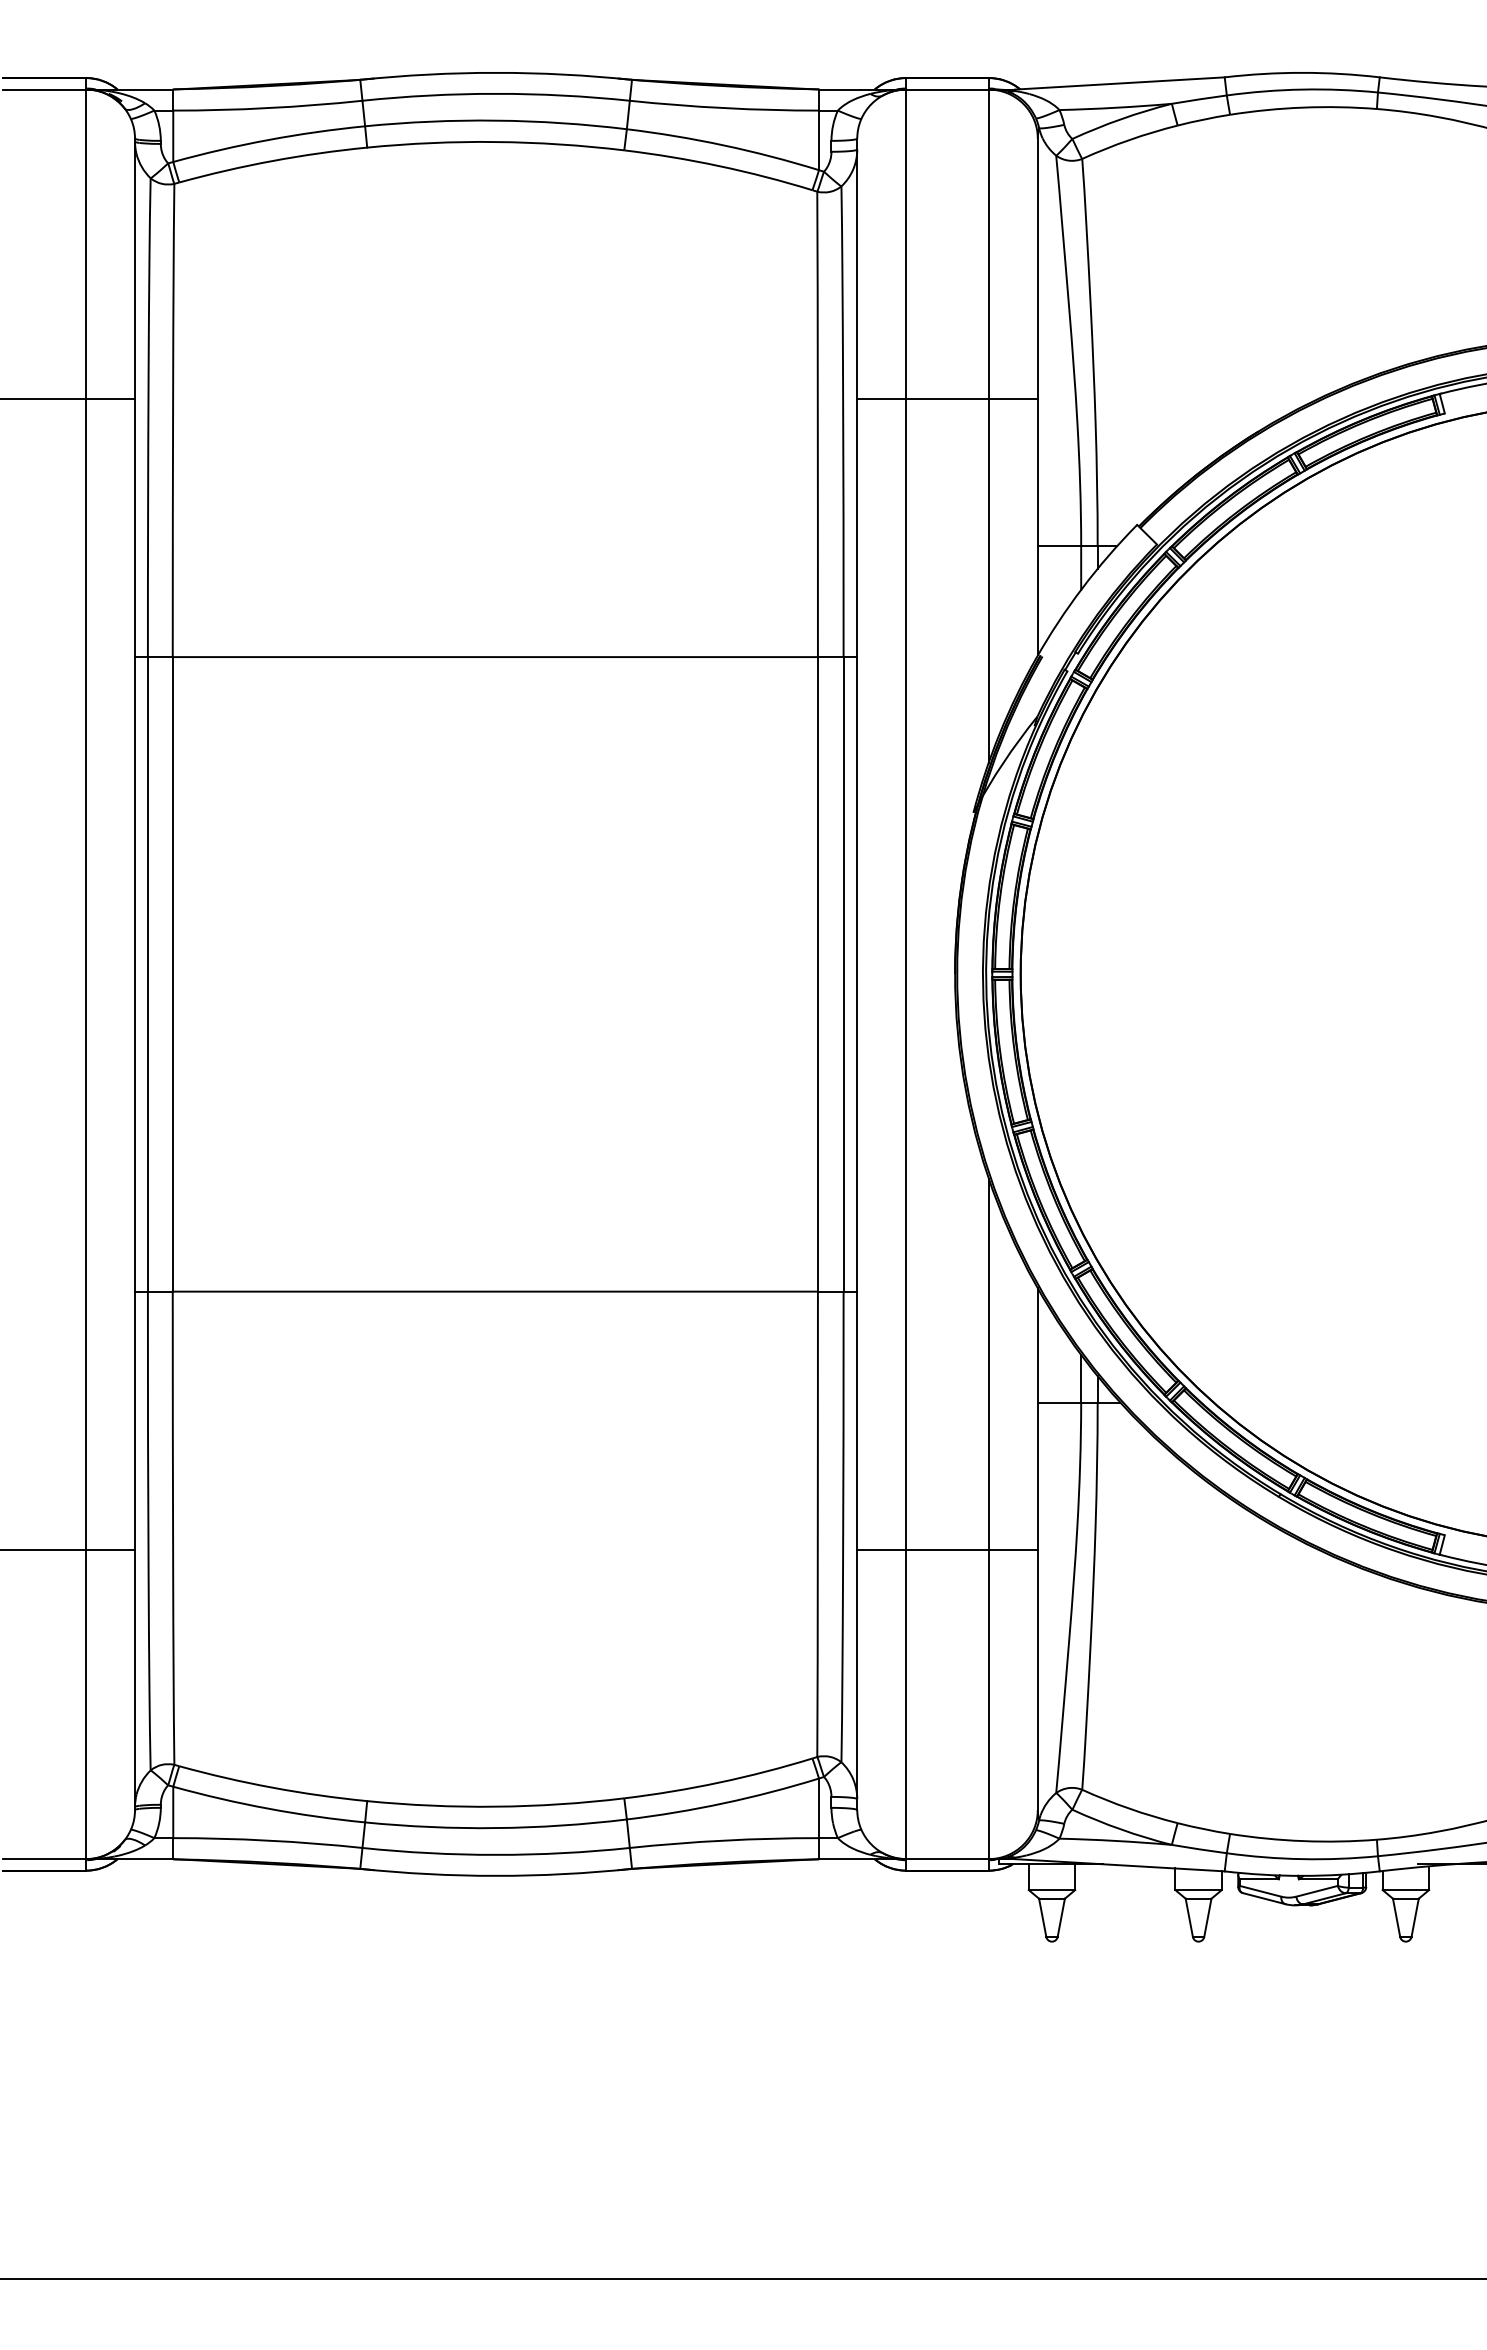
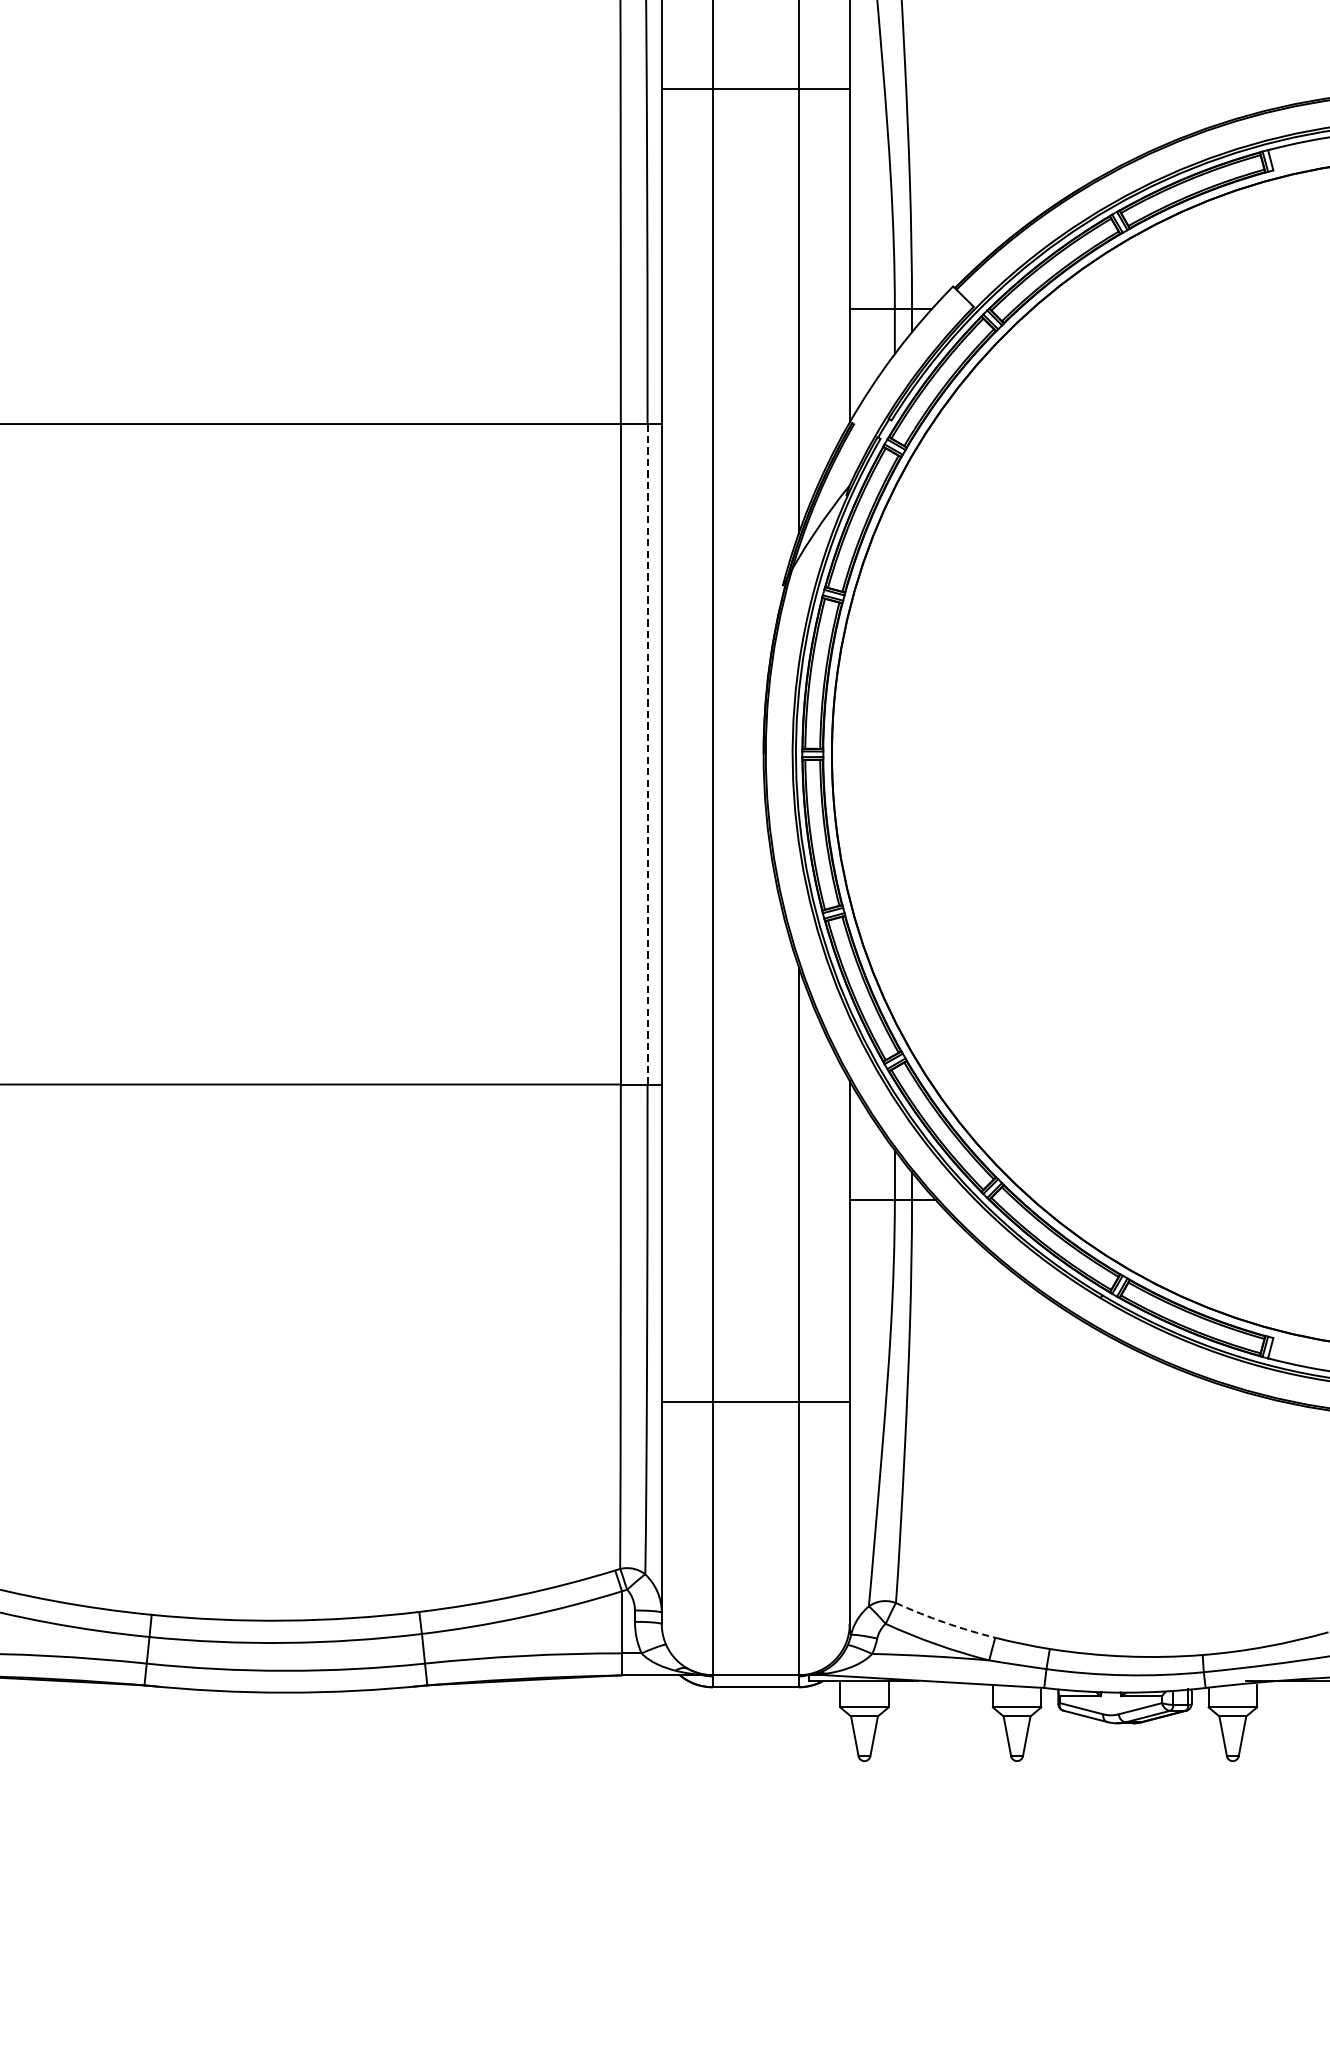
line: (947, 399) -> (755, 89), moved
line: (843, 973) -> (647, 753), solid -> dashed
line: (947, 1549) -> (755, 1401), moved
arc: (1129, 1808) -> (945, 1622), solid -> dashed

